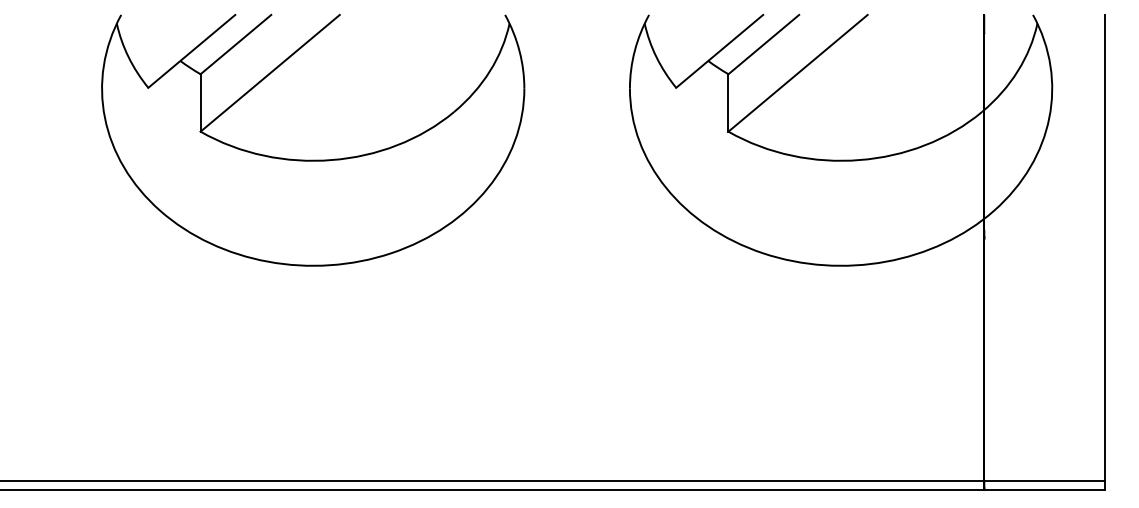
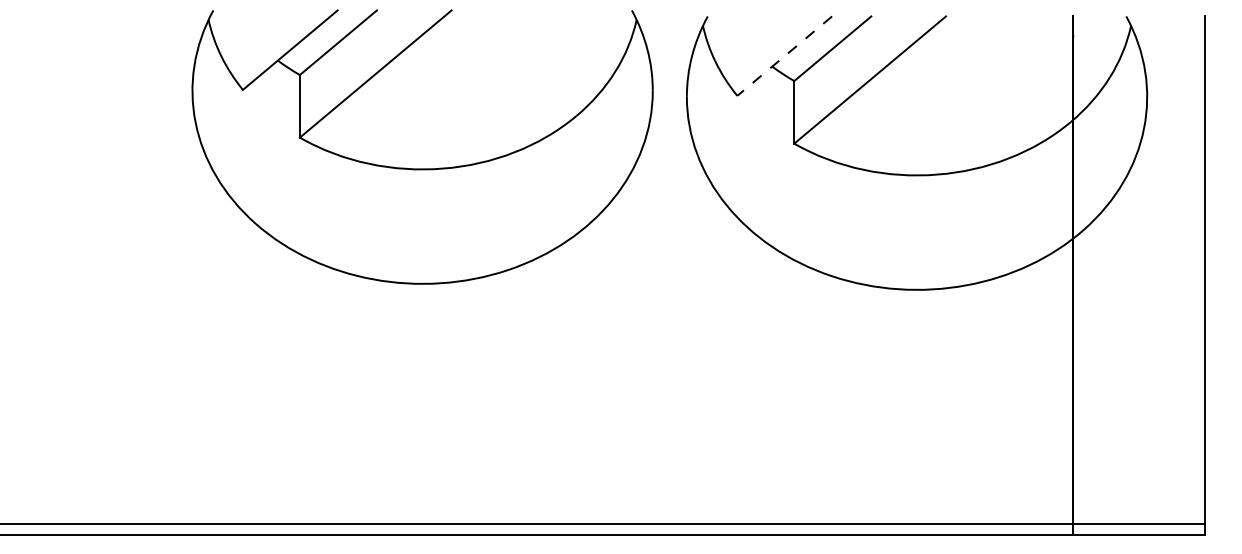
line: (719, 51) -> (784, 56), solid -> dashed
part: (313, 159) -> (422, 168), moved

